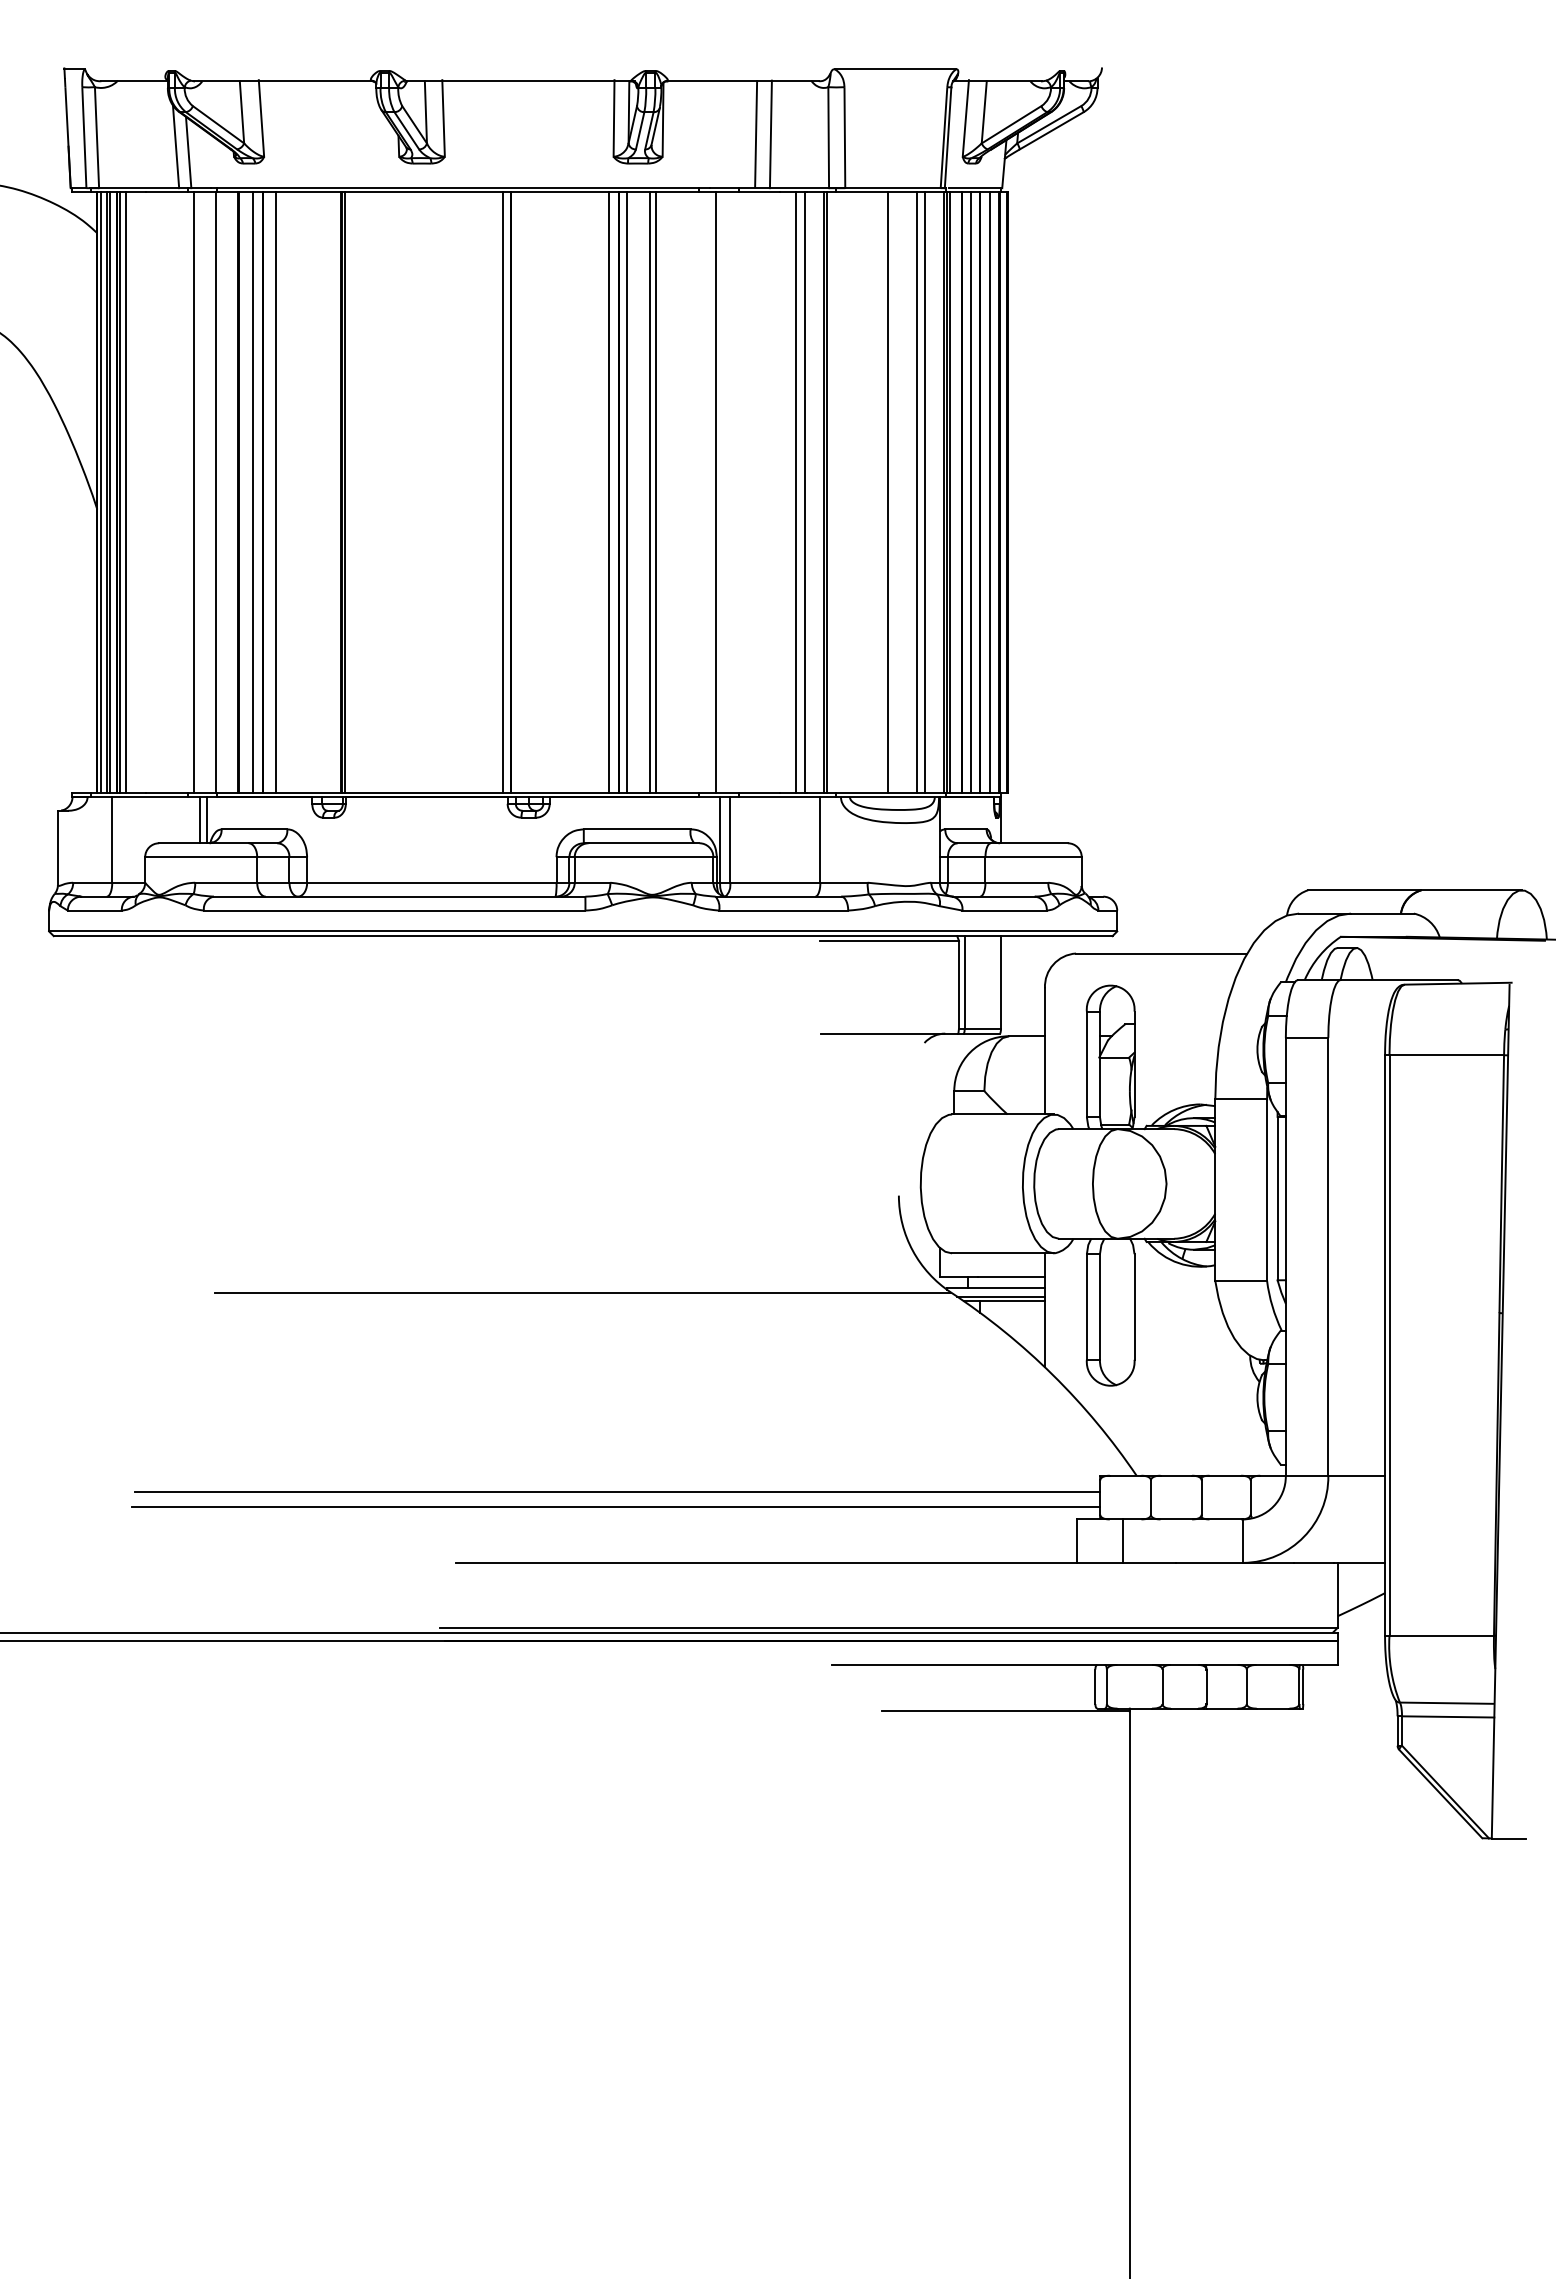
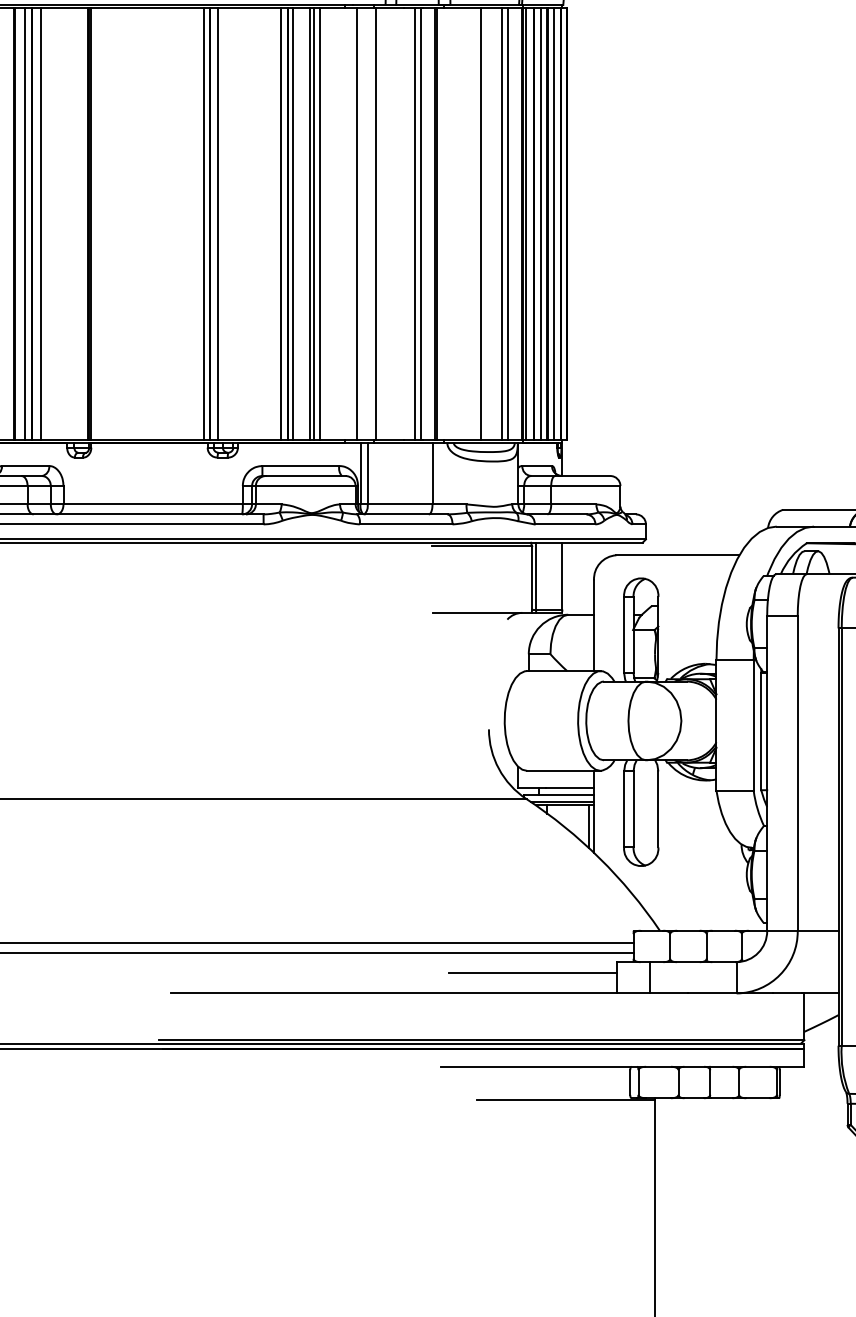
line: (521, 492) -> (217, 223), added
line: (663, 492) -> (319, 223), added
line: (741, 492) -> (375, 223), added
line: (1038, 1330) -> (589, 826), added
line: (959, 1535) -> (532, 973), added

